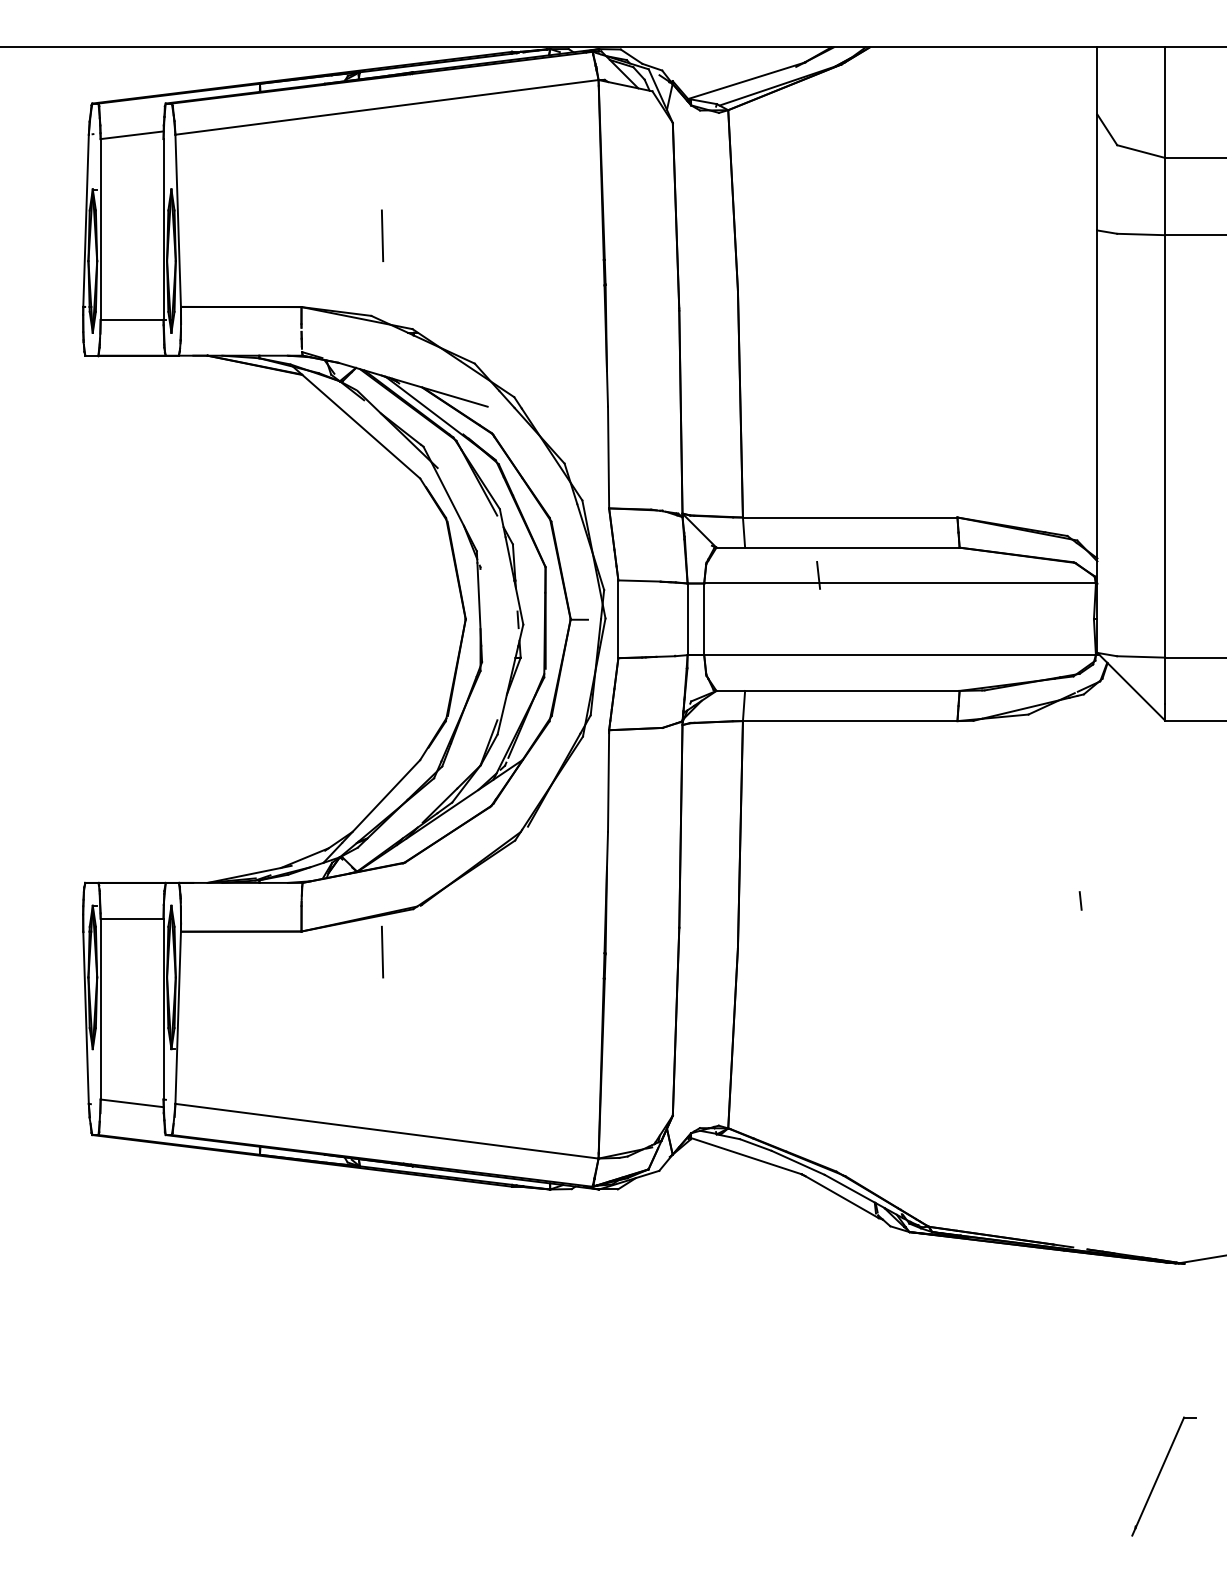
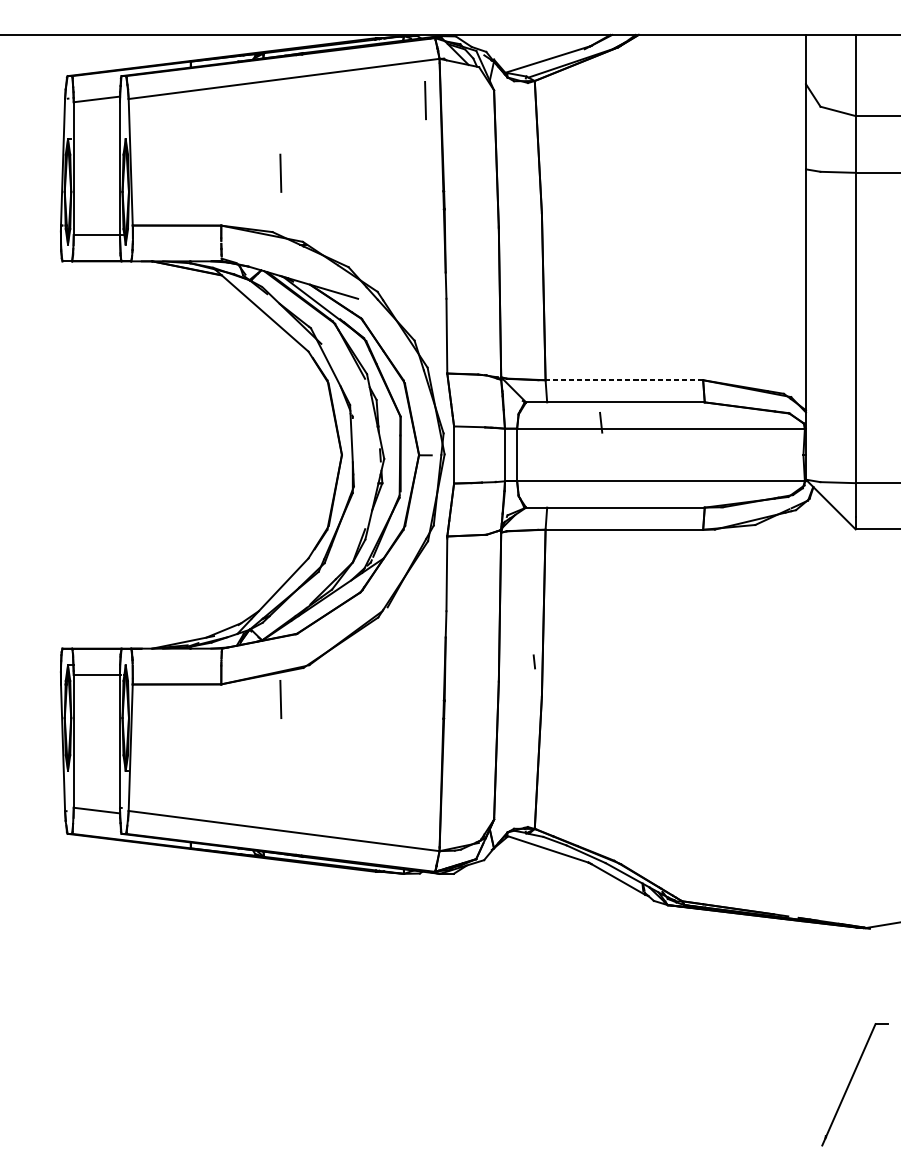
line: (579, 136) -> (425, 100), added
line: (849, 517) -> (623, 380), solid -> dashed
line: (1080, 900) -> (534, 661), moved
part: (1163, 1476) -> (854, 1084), size x1.4

